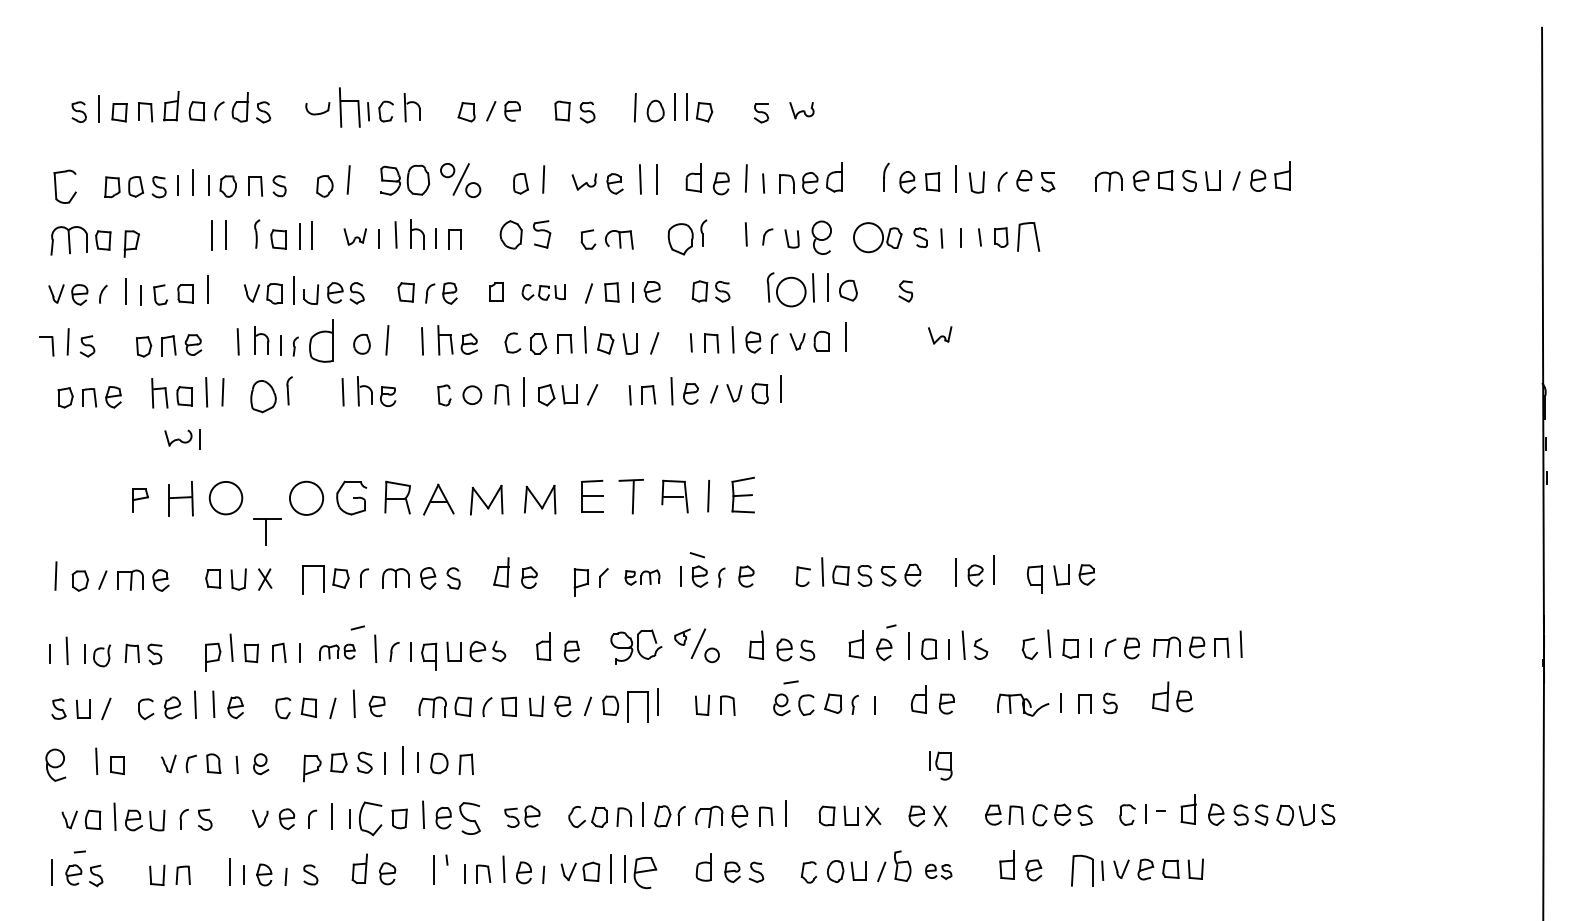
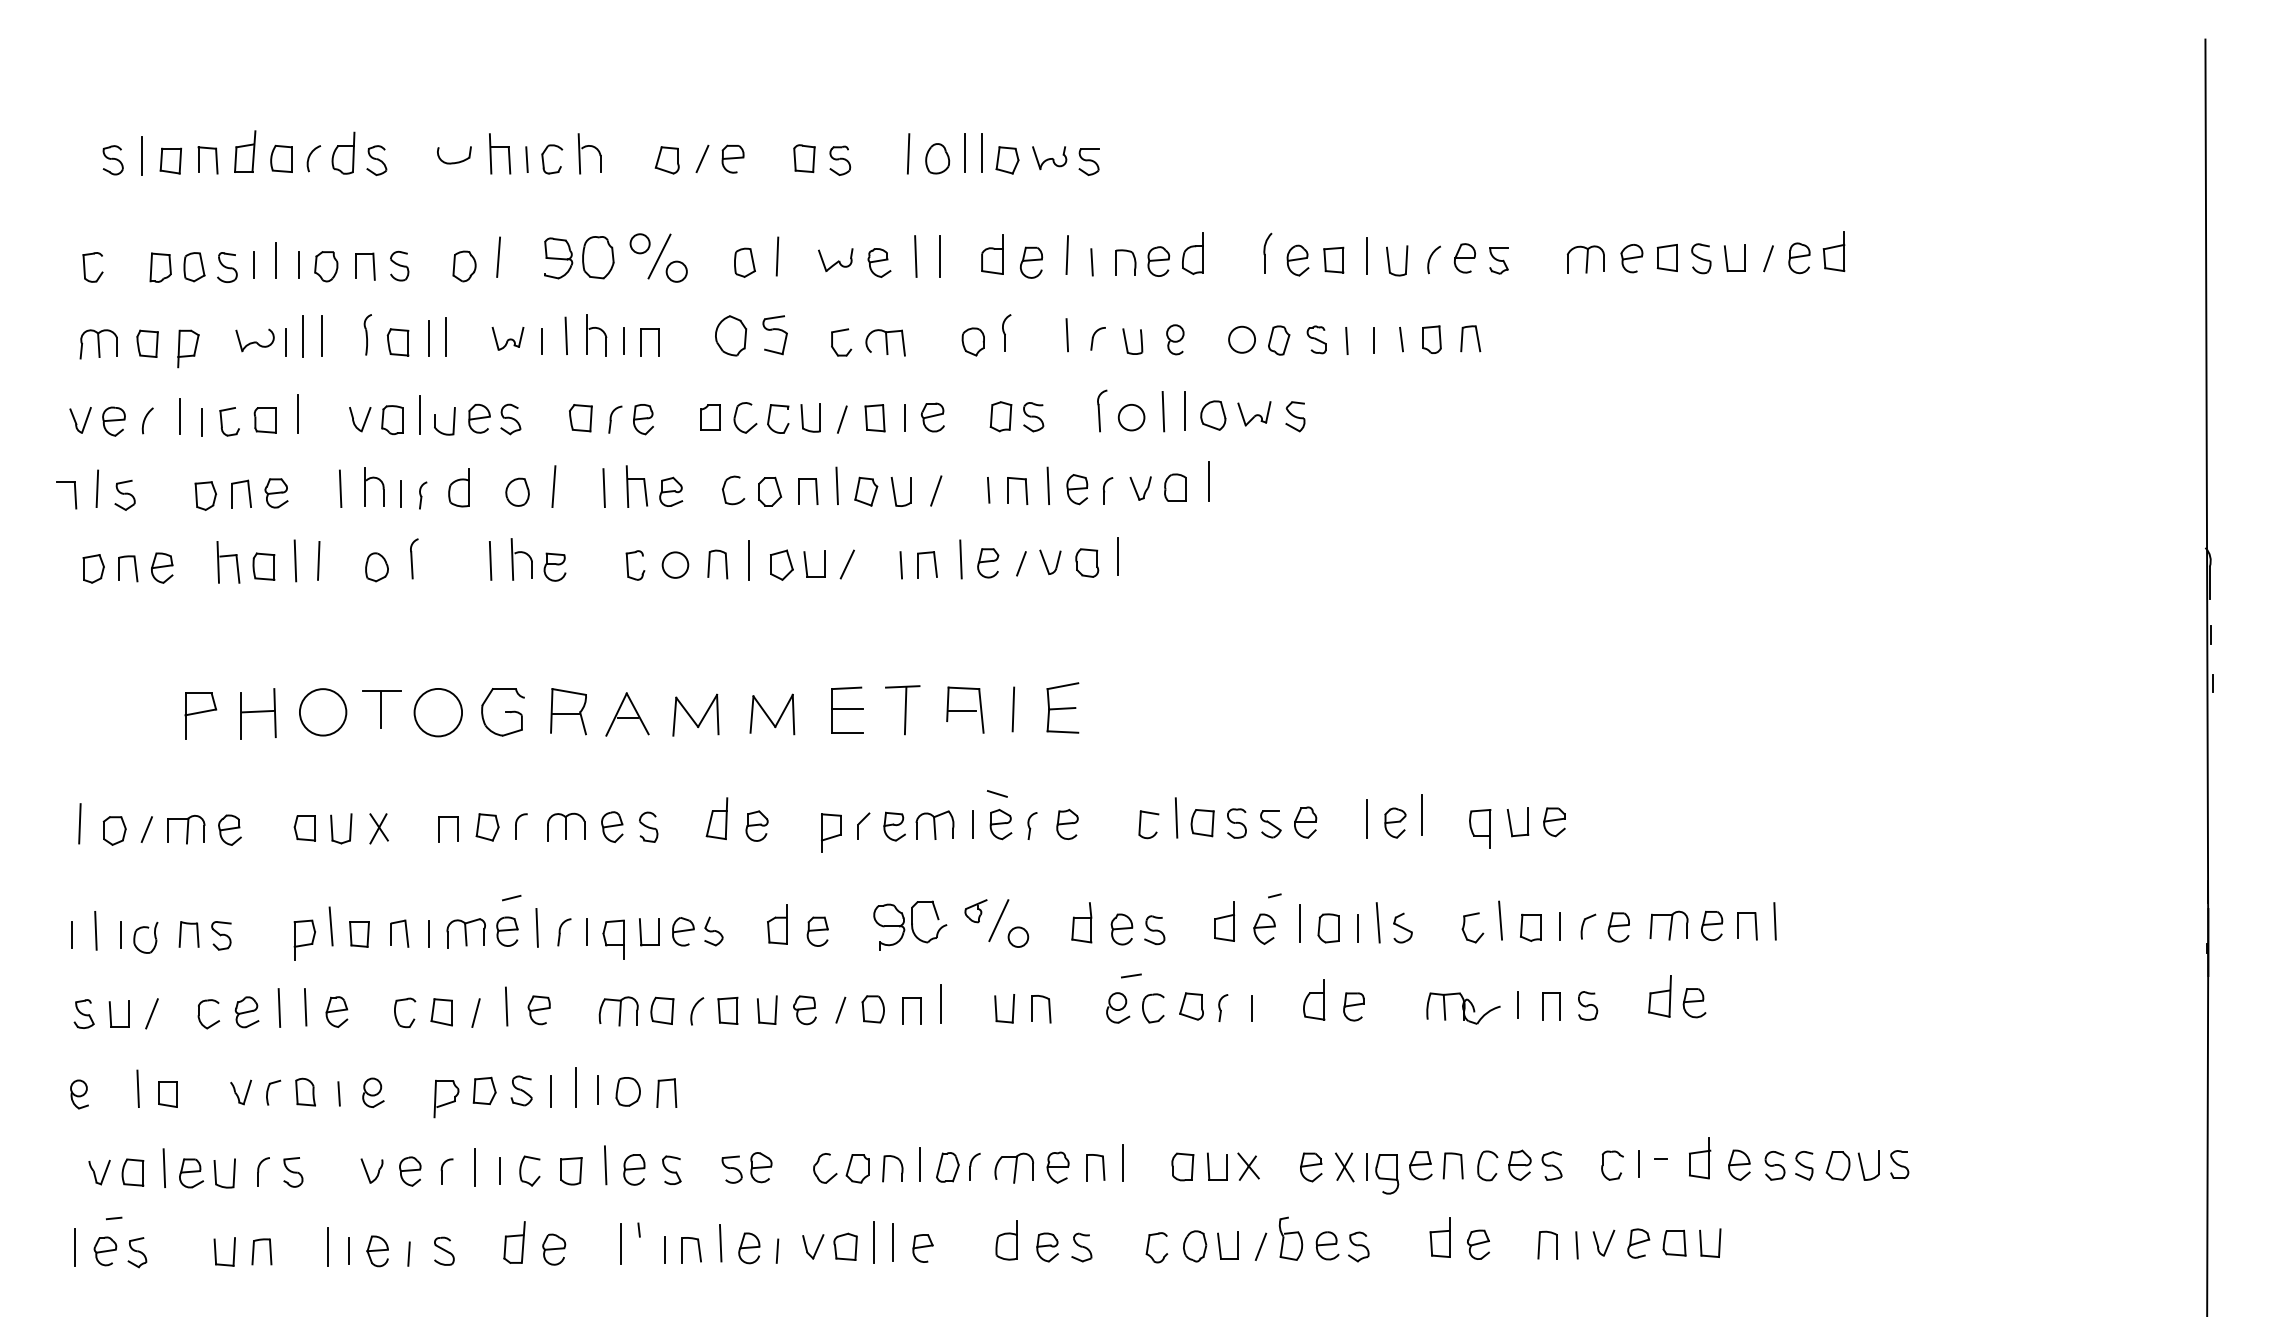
part: (349, 107) -> (499, 153), size x0.71
part: (801, 110) -> (1048, 157), moved
part: (64, 187) -> (92, 268), size x0.62
part: (1027, 236) -> (1469, 338), size x0.62
part: (821, 237) -> (1174, 339), size x0.62
circle: (868, 237) -> (1242, 339), size x0.62
part: (680, 238) -> (973, 340), size x0.62
part: (68, 240) -> (97, 343), size x0.71
part: (543, 292) -> (777, 418), size x1.43
circle: (791, 292) -> (1131, 418), size x0.62
part: (940, 335) -> (1254, 413), moved
part: (320, 341) -> (458, 488), size x0.62
part: (263, 396) -> (376, 566), size x0.62
part: (182, 439) -> (260, 342), moved
part: (140, 499) -> (200, 714), size x1.43
part: (267, 531) -> (382, 708), moved
part: (642, 577) -> (918, 825), size x1.43
part: (313, 579) -> (448, 828), size x0.62
part: (337, 651) -> (482, 931), size x1.43
part: (637, 706) -> (911, 1010), size x0.62
part: (55, 765) -> (79, 1094), size x0.62
part: (940, 765) -> (1382, 1173), moved
part: (469, 817) -> (671, 1169), size x0.62
part: (370, 818) -> (529, 1170), size x0.62
part: (1081, 870) -> (1546, 1244), size x0.62
part: (938, 871) -> (1342, 1246), size x1.43
part: (645, 872) -> (923, 1247), size x0.62

